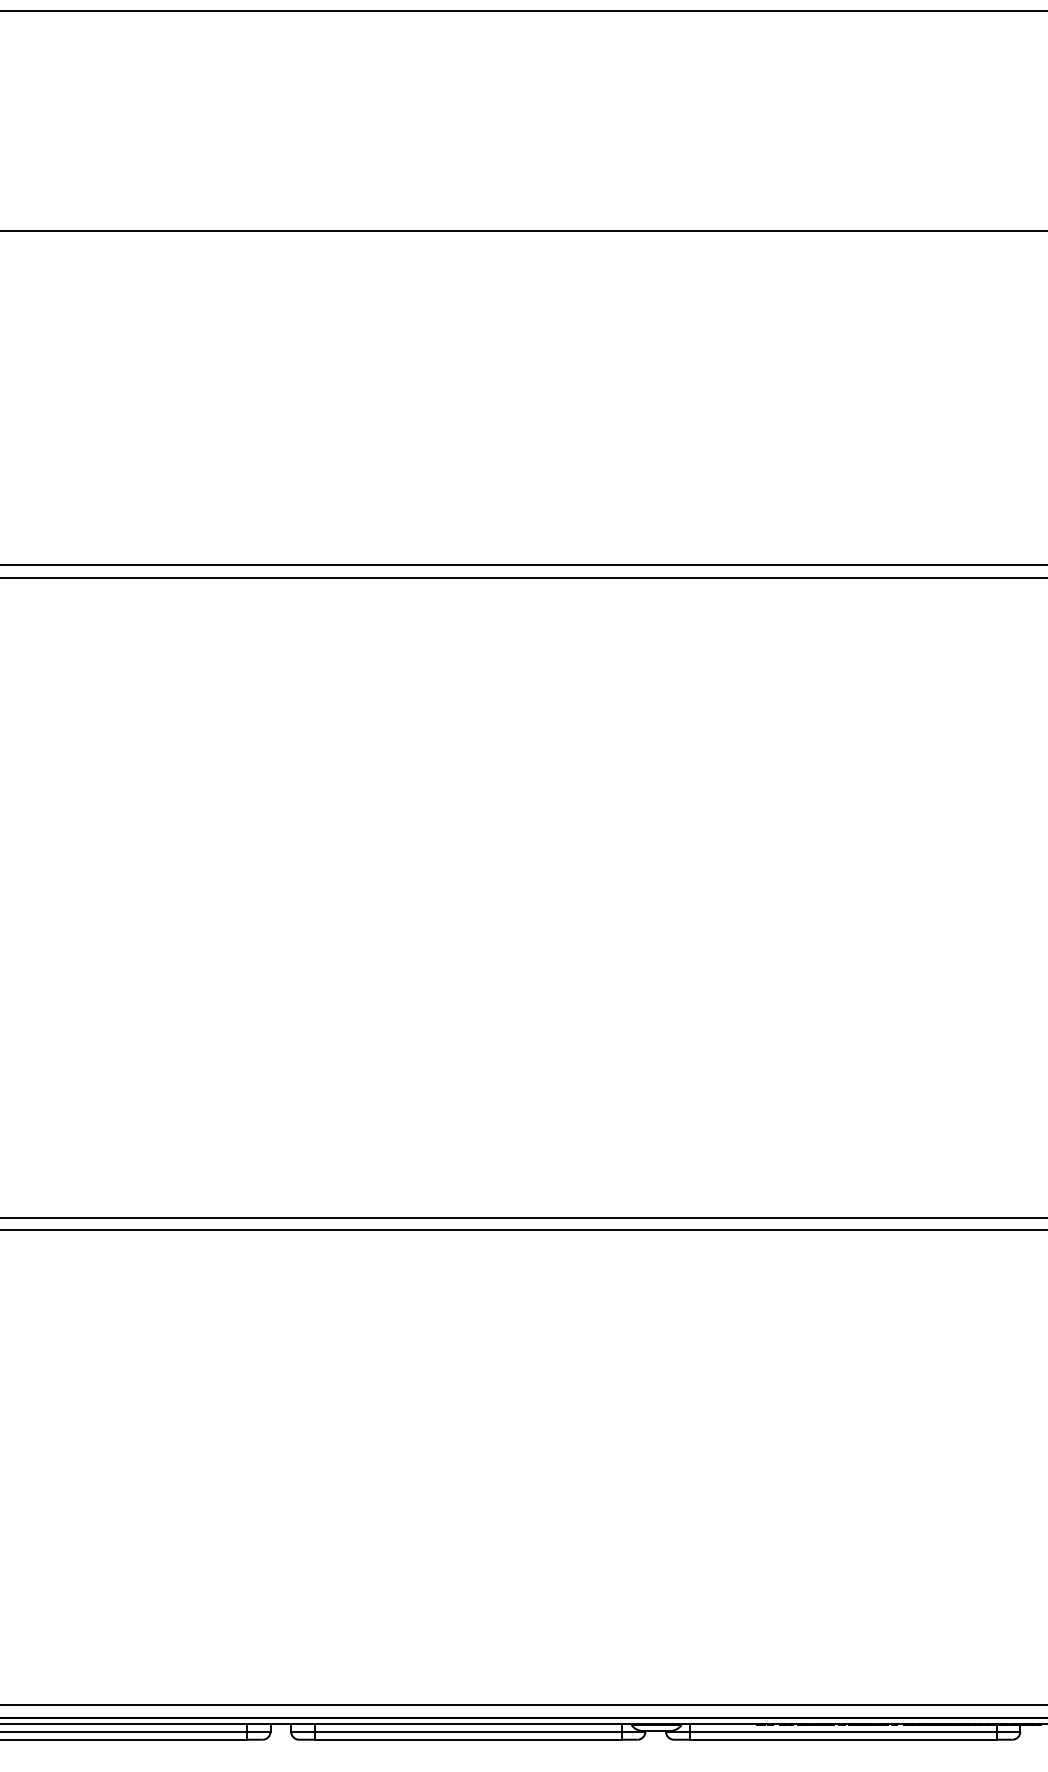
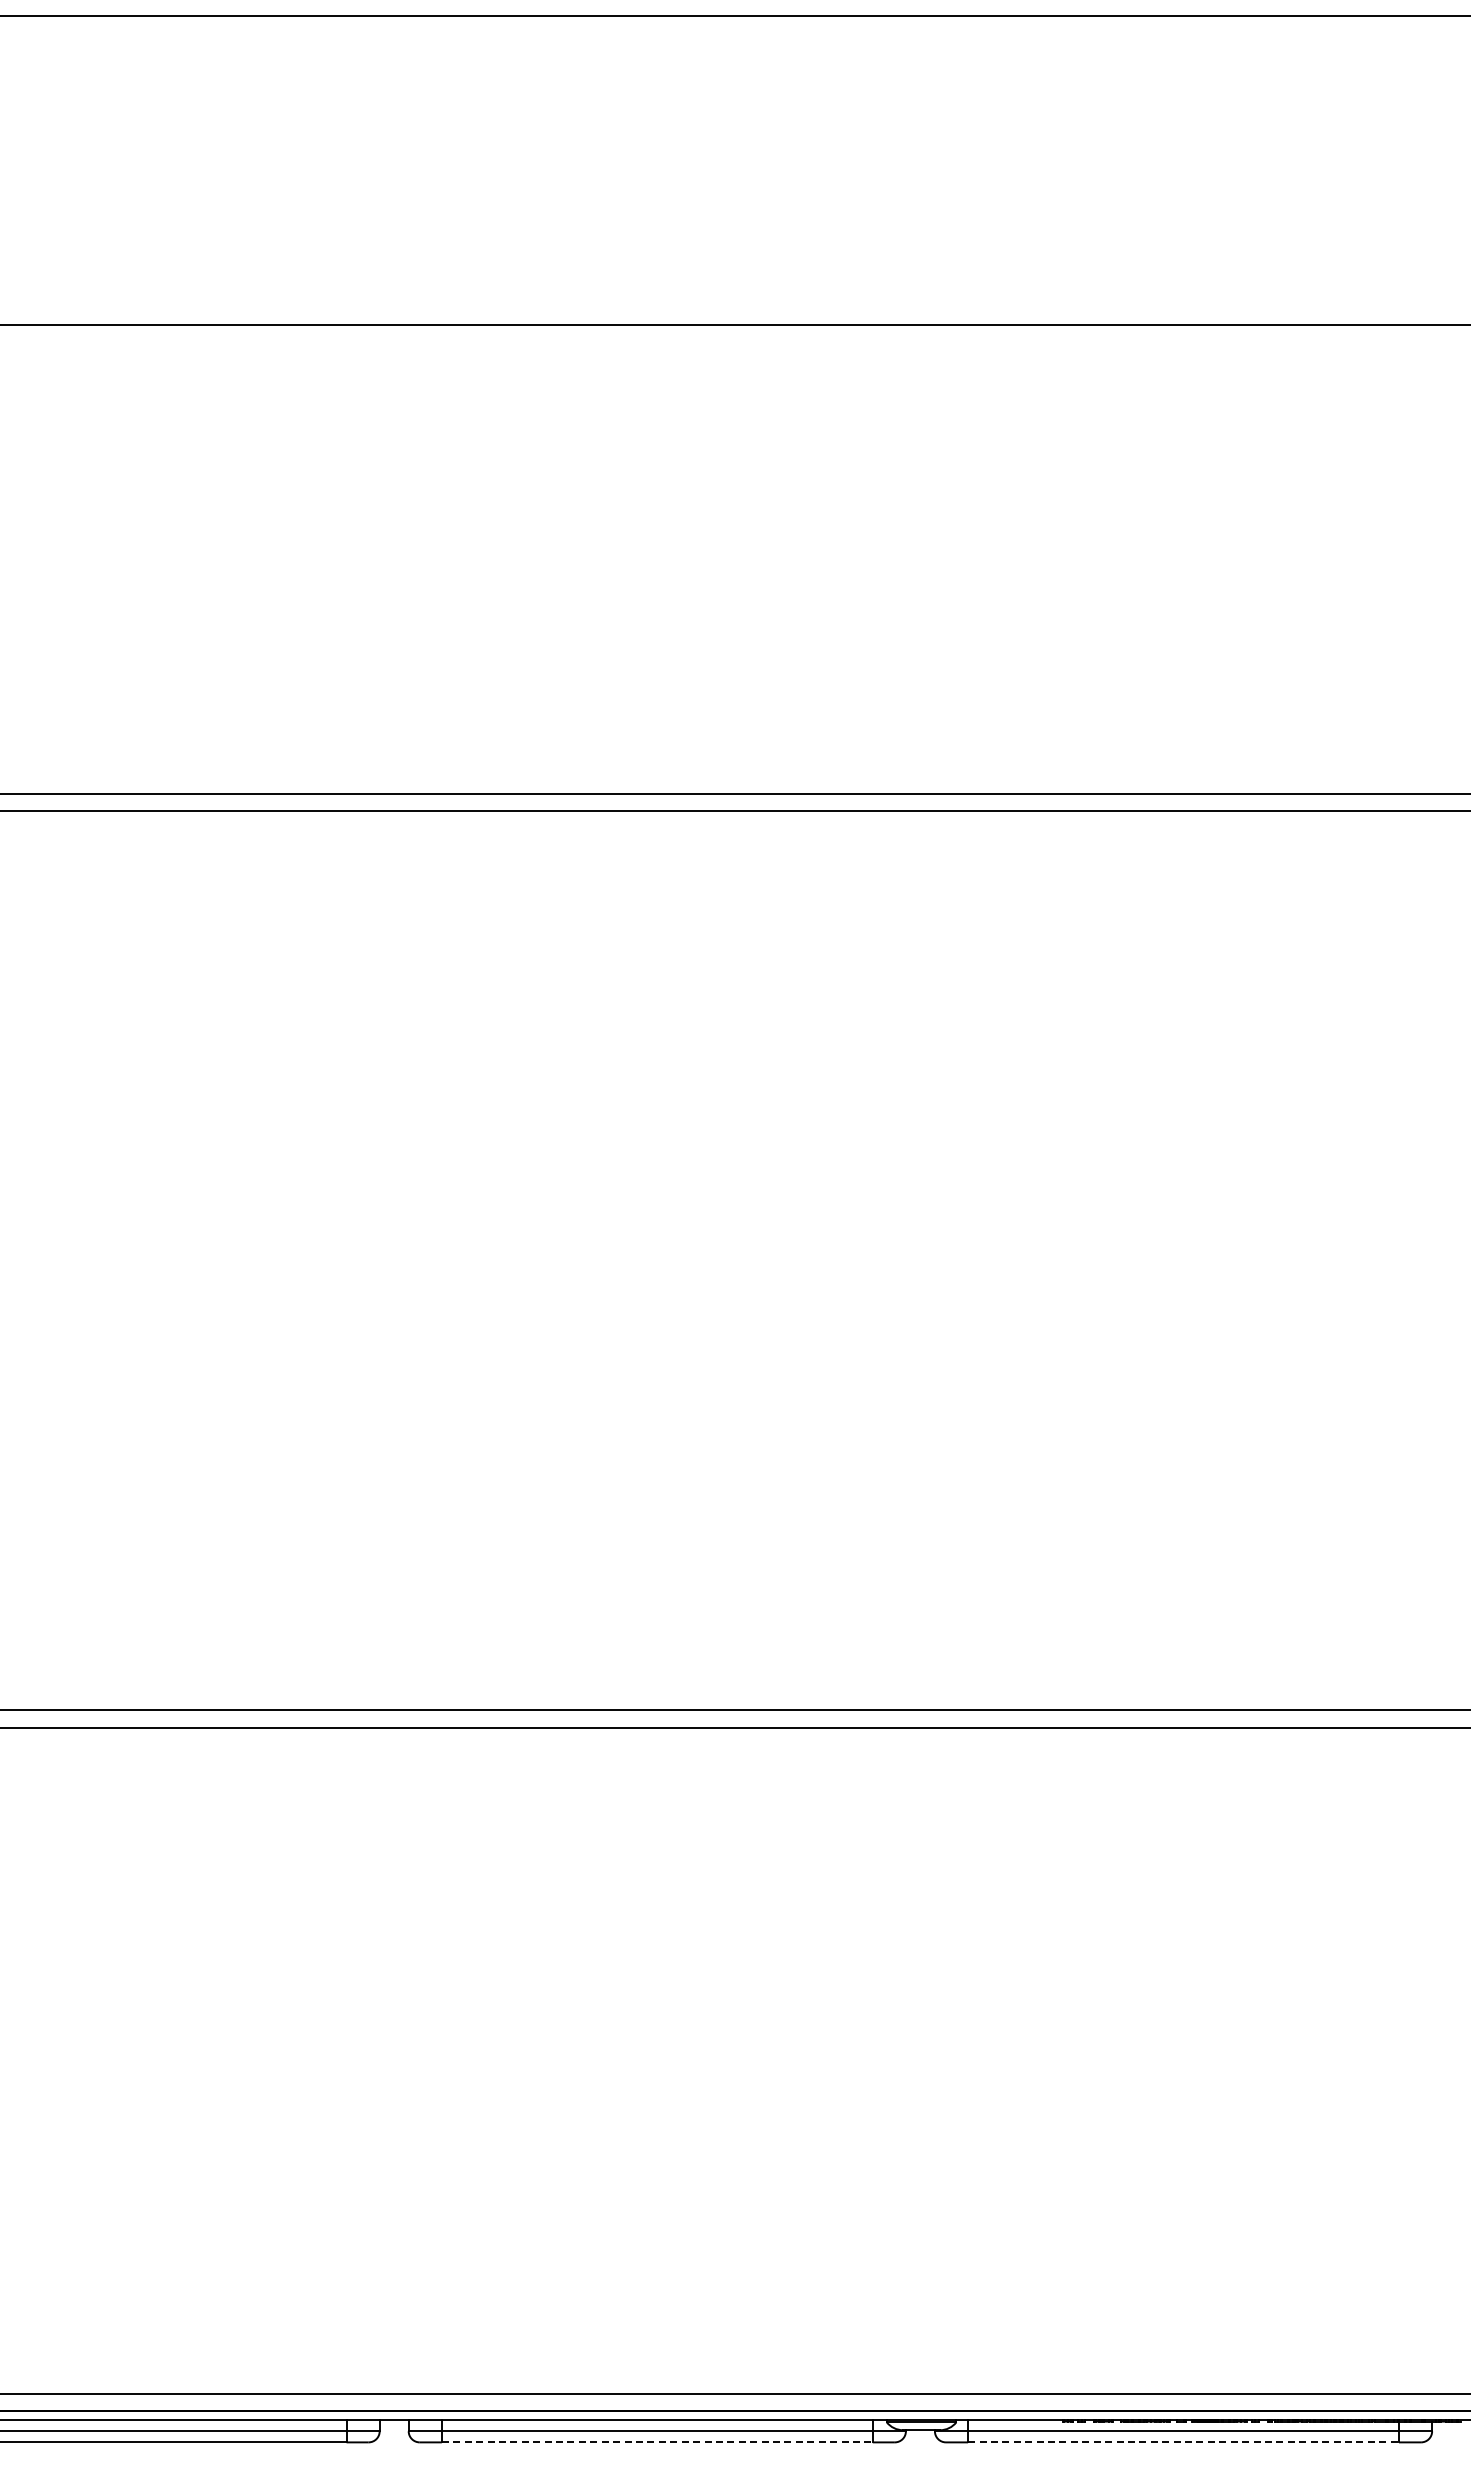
line: (468, 1739) -> (657, 2442), solid -> dashed
line: (843, 1739) -> (1184, 2442), solid -> dashed

